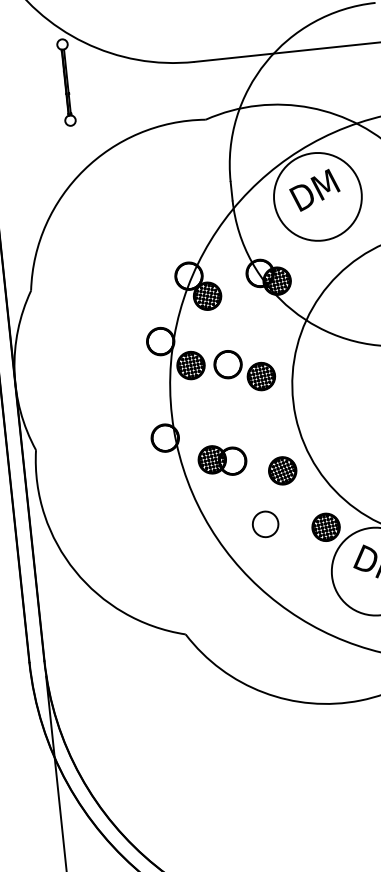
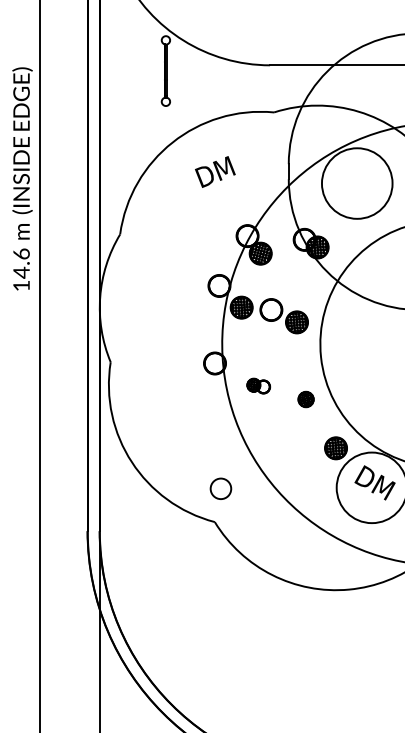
text: (314, 189) -> (215, 171), moved
part: (221, 459) -> (258, 385), size x0.6
part: (281, 470) -> (305, 399), size x0.7
circle: (265, 523) -> (220, 488), moved

